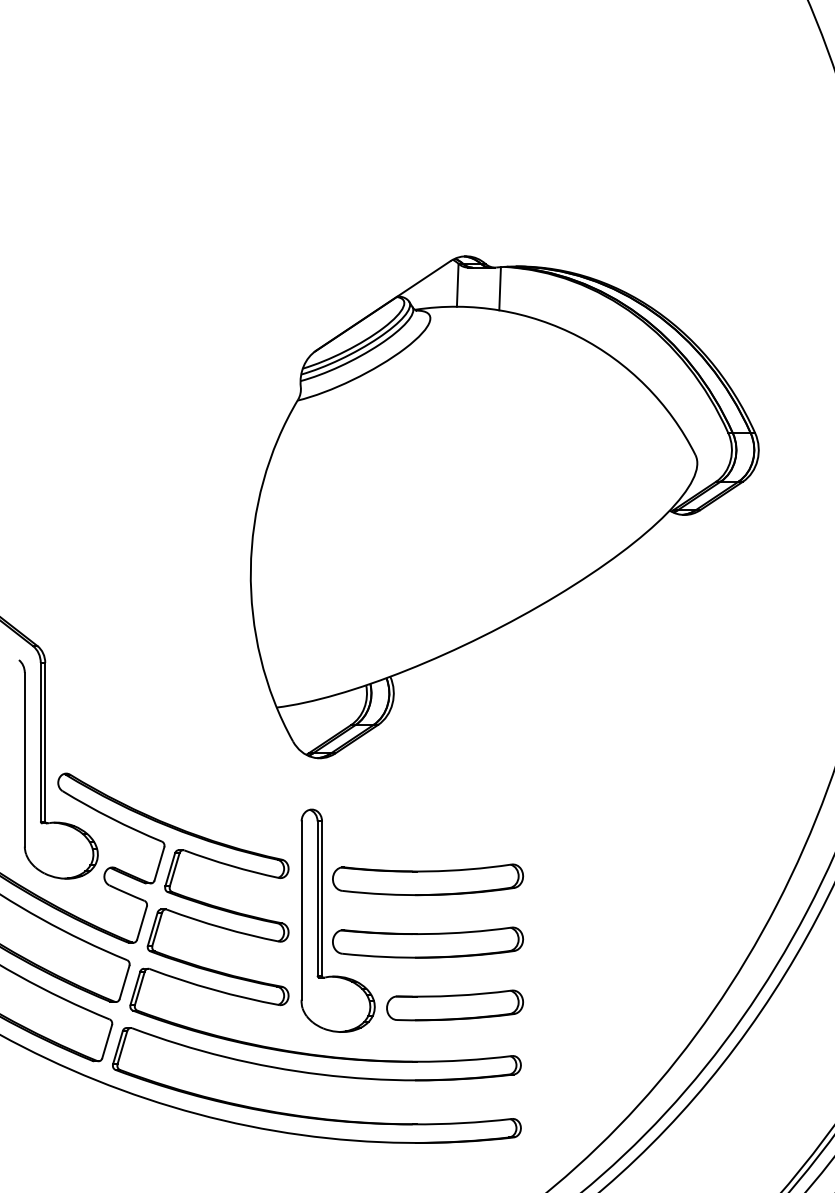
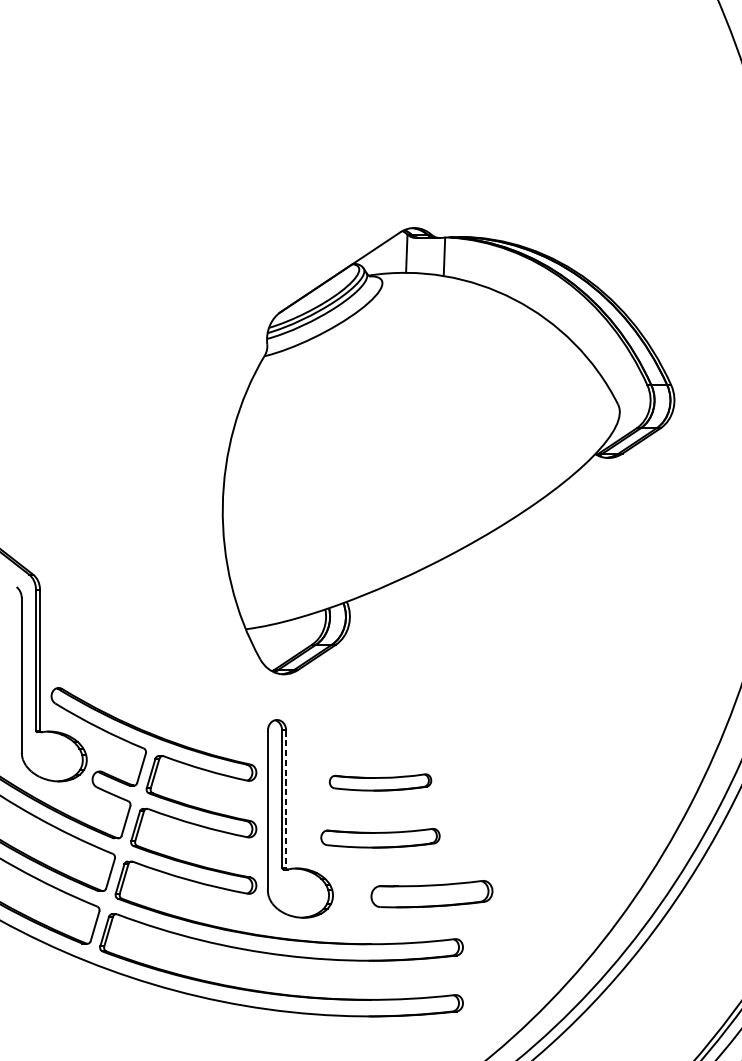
part: (428, 879) -> (380, 782), size x0.6
line: (322, 899) -> (286, 799), solid -> dashed
part: (428, 942) -> (380, 838), size x0.7
part: (454, 1005) -> (431, 894), moved

